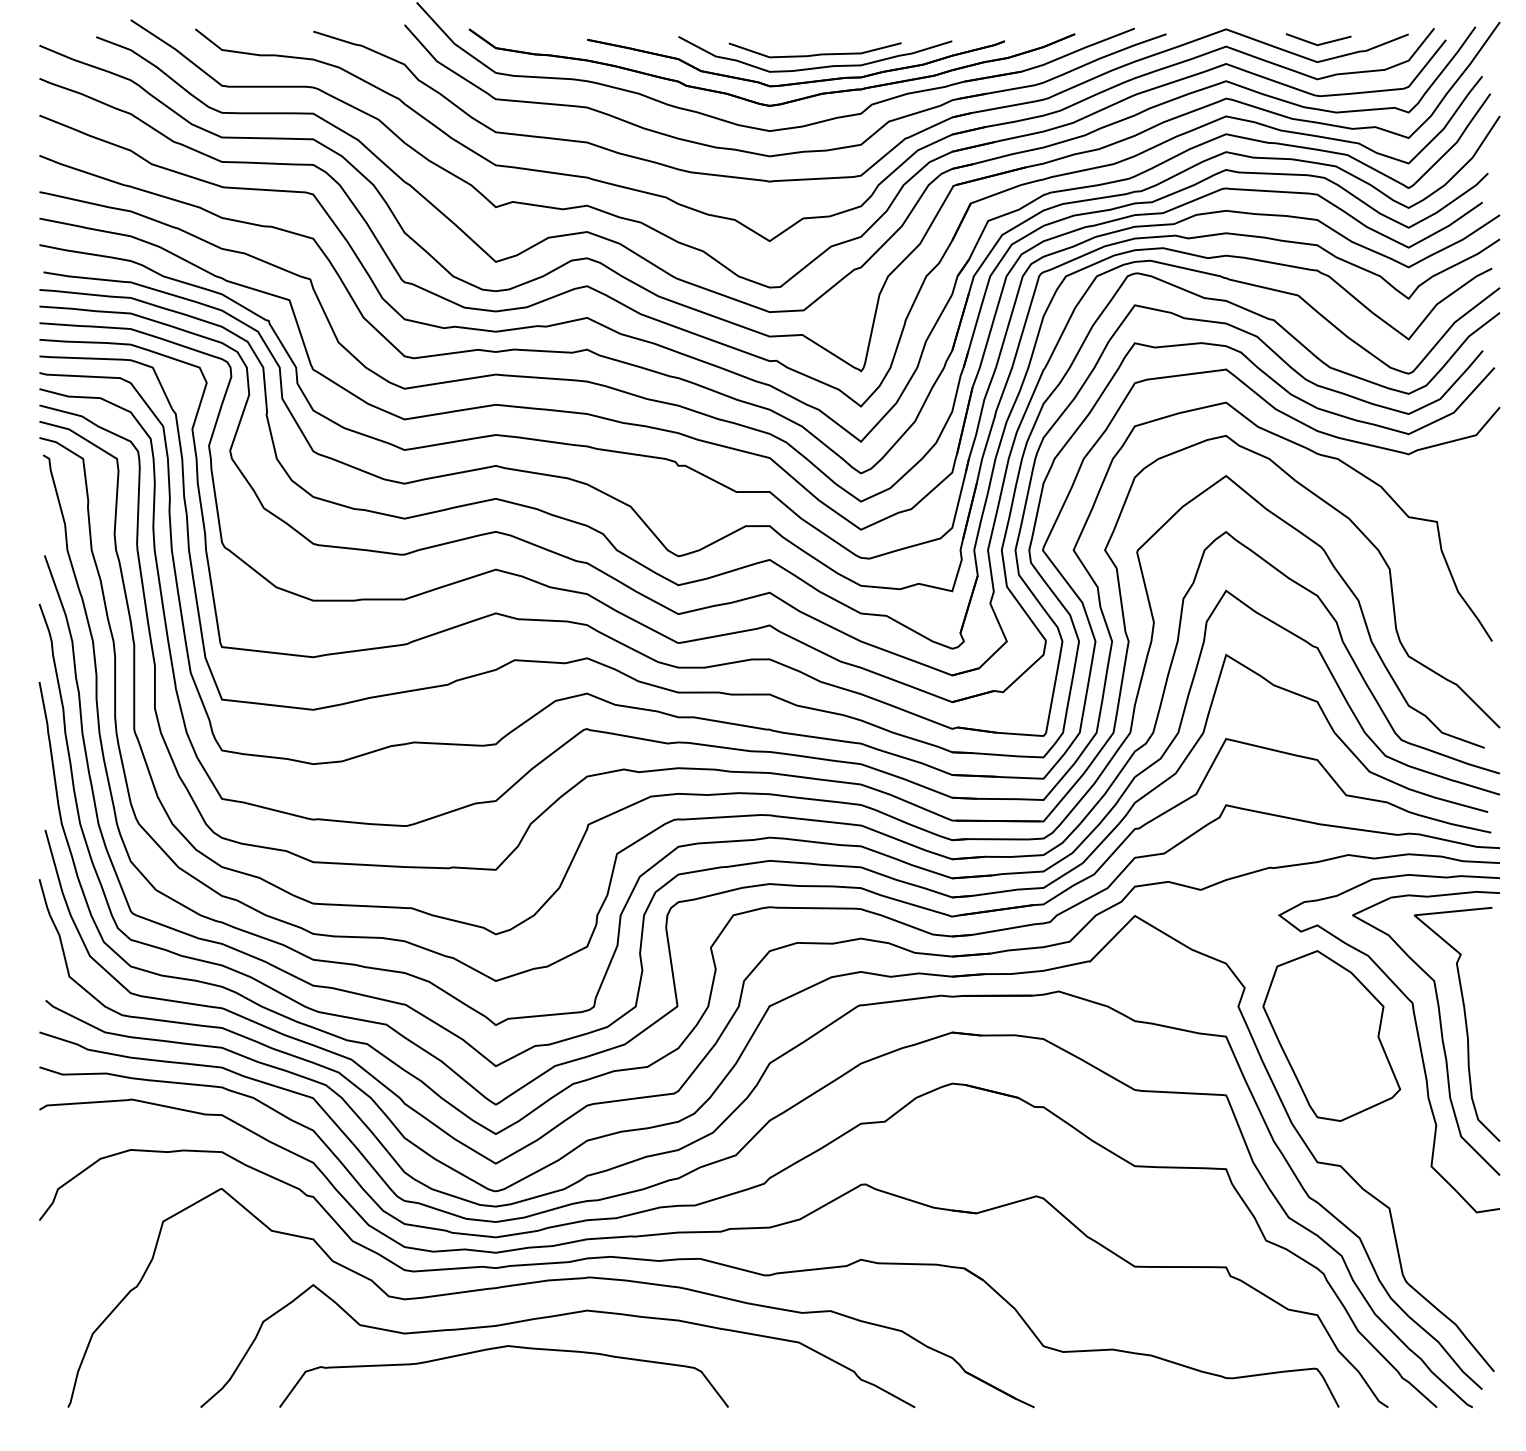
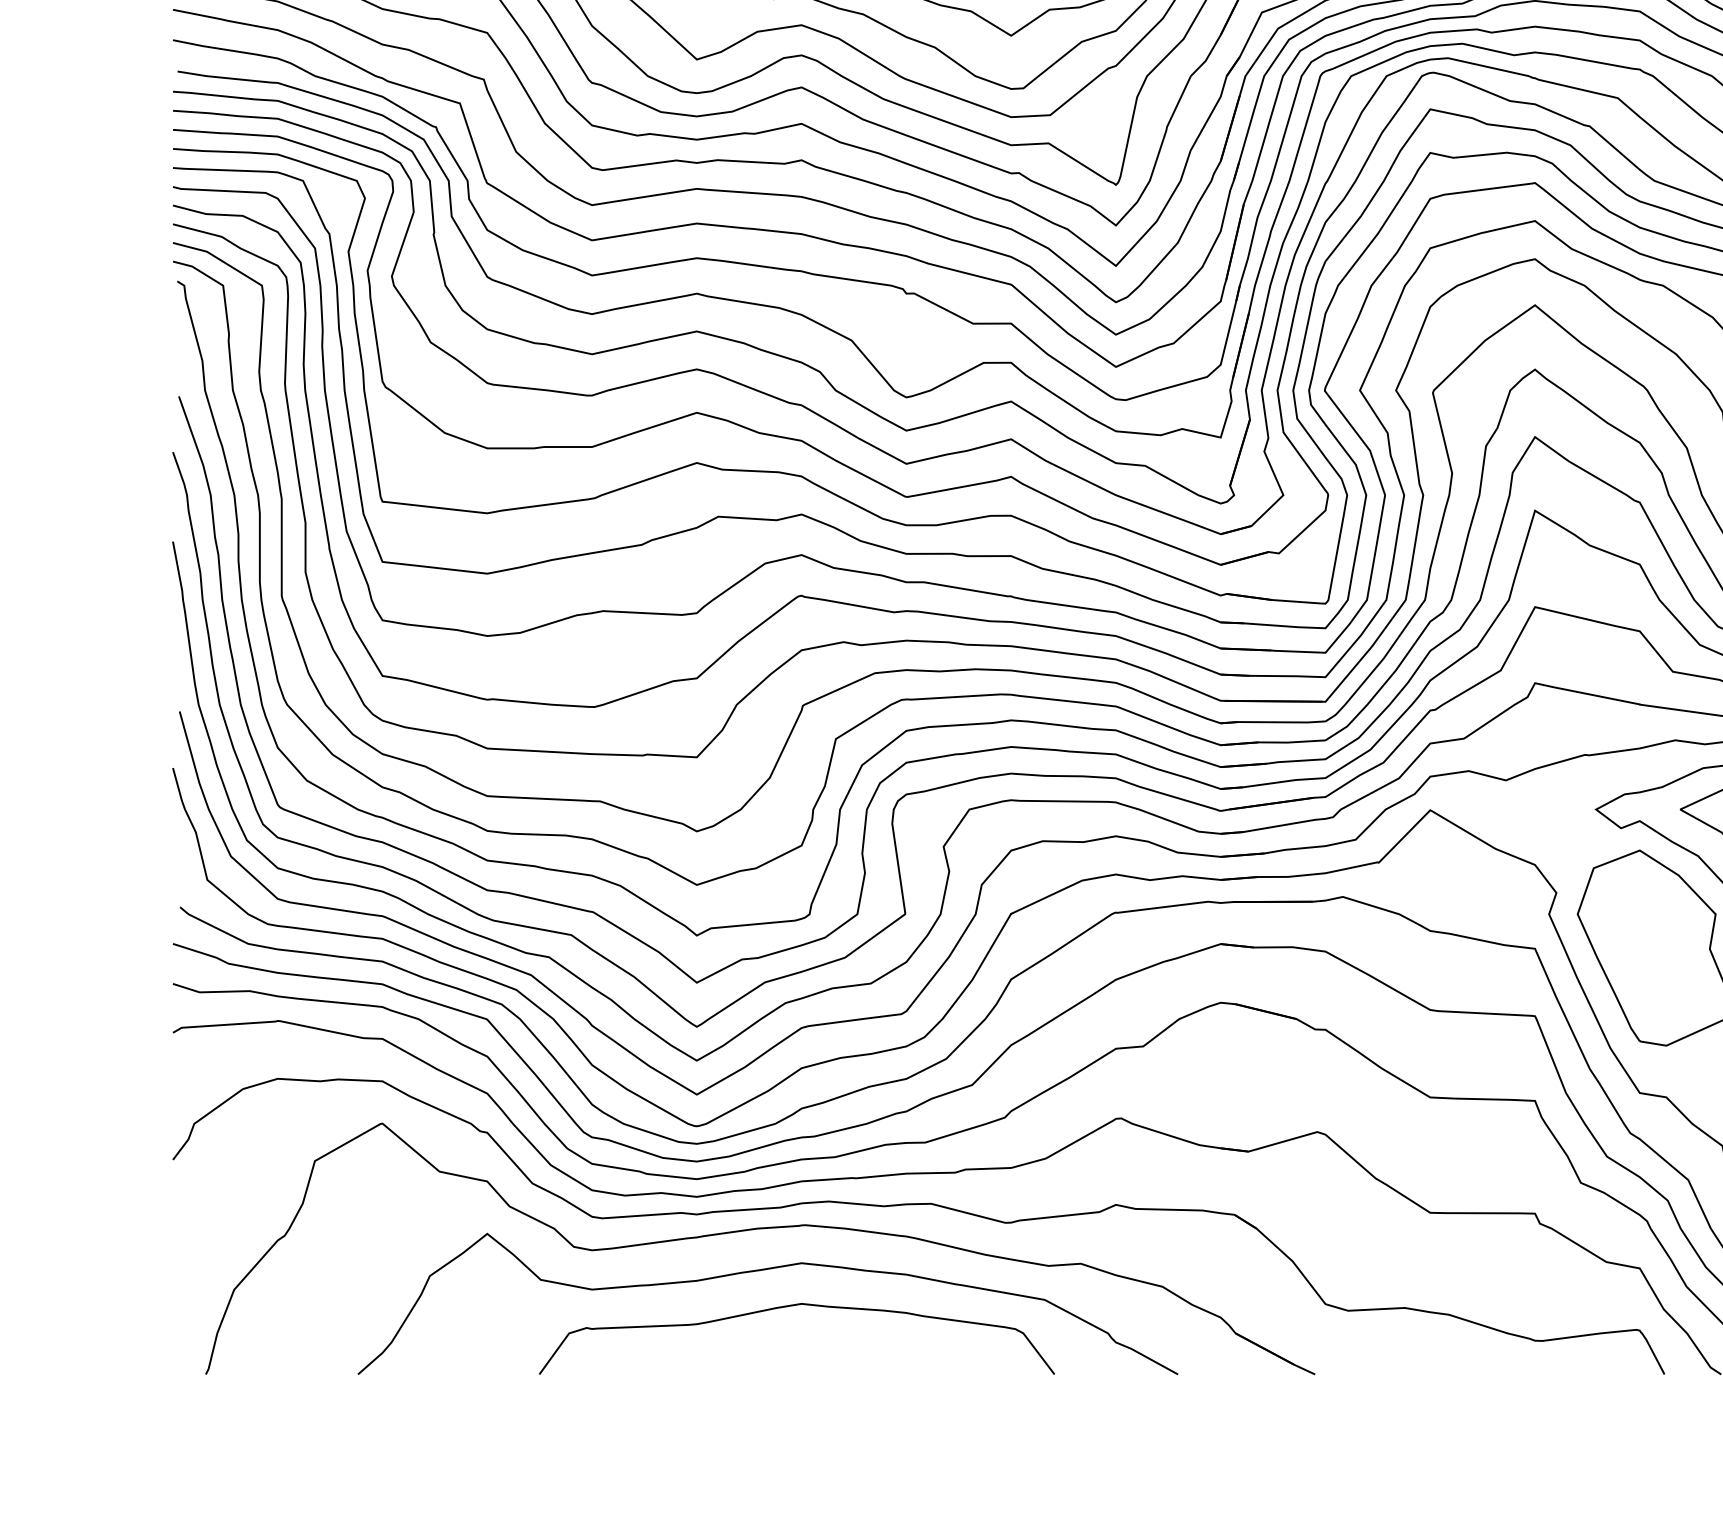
curve: (500, 1348) -> (792, 1306), moved

